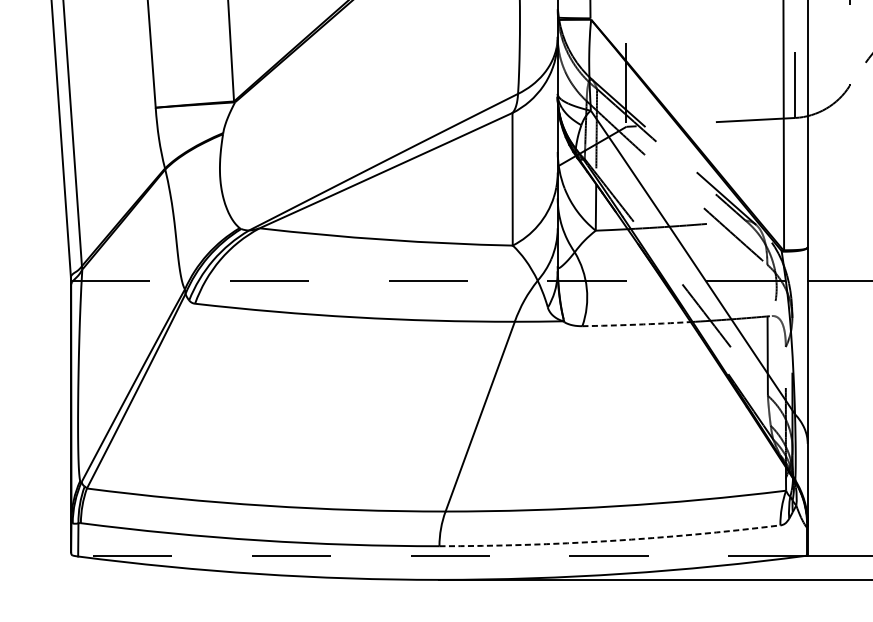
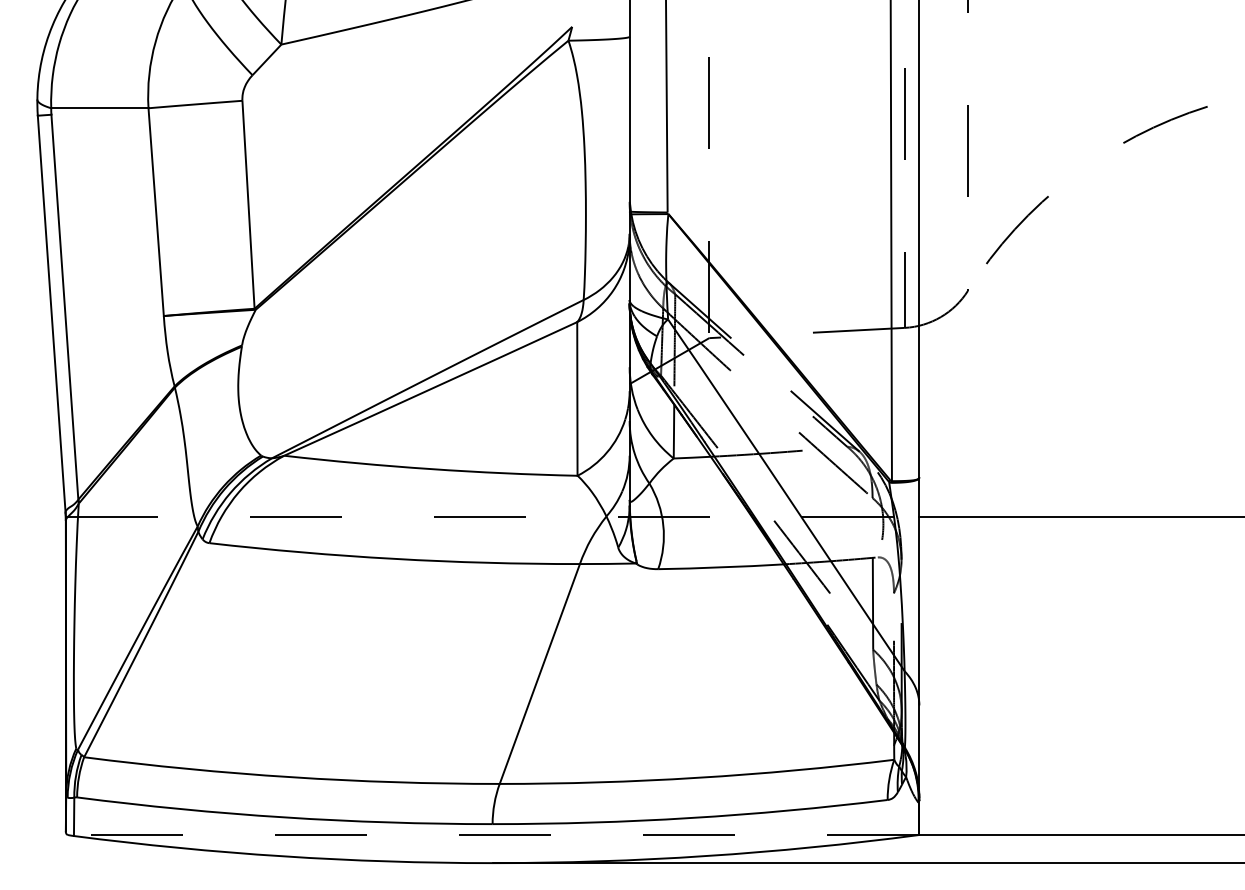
arc: (636, 324) -> (721, 567), dashed -> solid
arc: (610, 541) -> (690, 818), dashed -> solid

